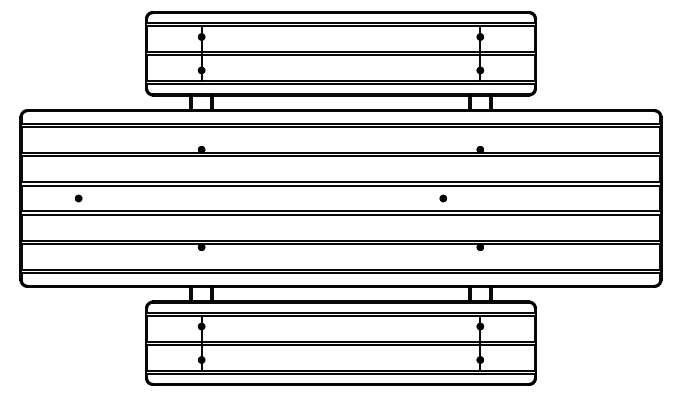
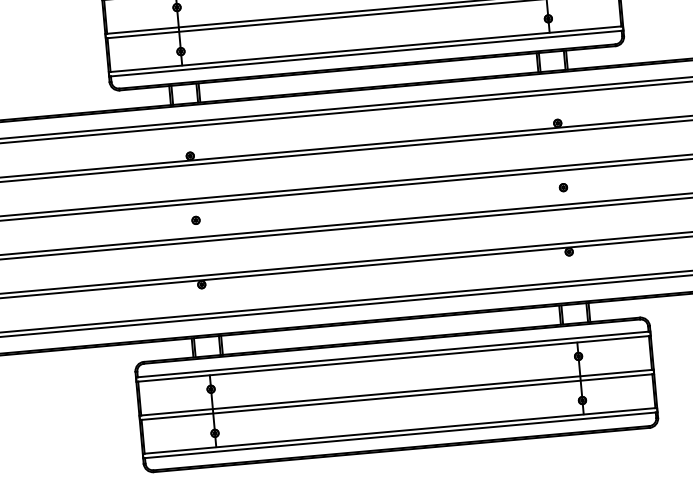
part: (78, 198) -> (195, 220), moved
part: (442, 198) -> (562, 187), moved

